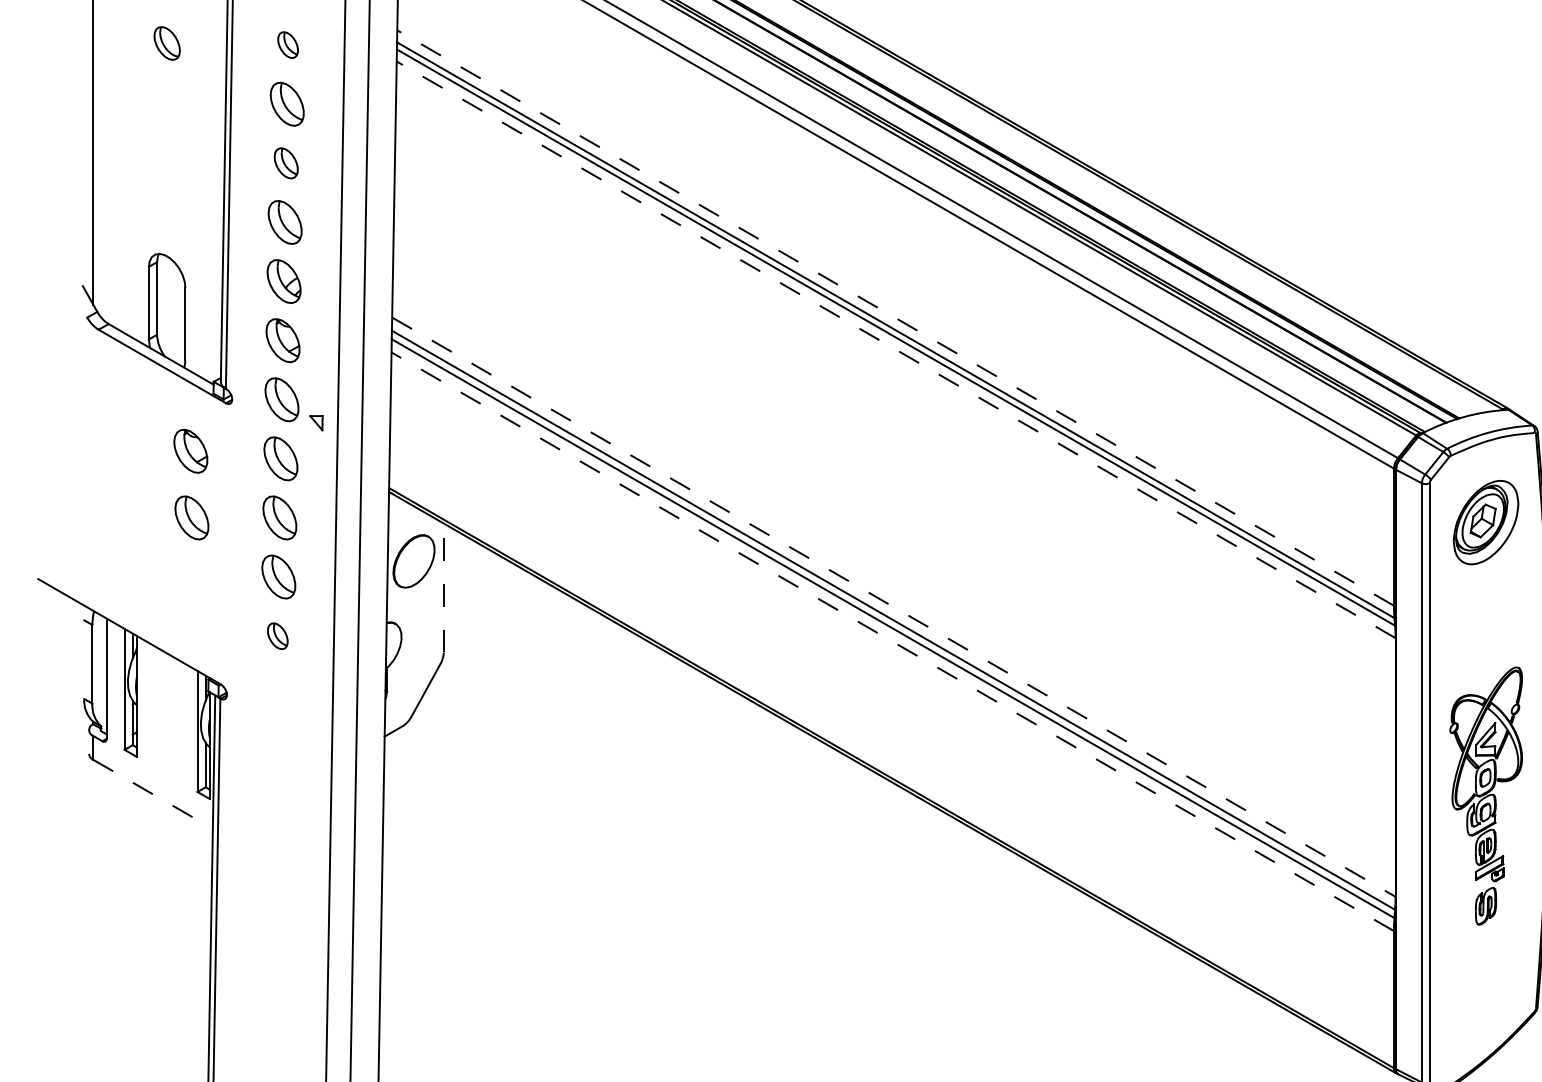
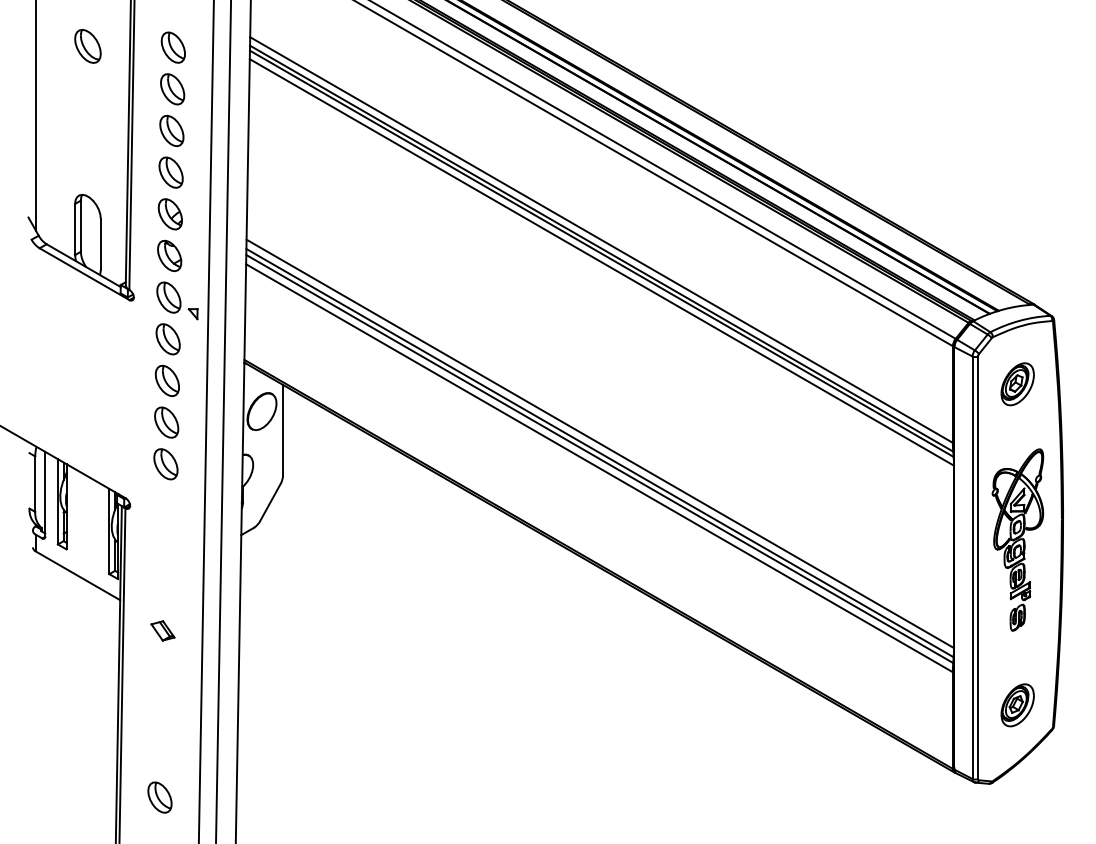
part: (166, 43) -> (87, 46), size x1.43
part: (287, 44) -> (172, 47), size x1.67
part: (285, 162) -> (171, 130), size x1.43
line: (895, 318) -> (601, 240), dashed -> solid
line: (895, 349) -> (601, 262), dashed -> solid
part: (190, 450) -> (104, 333), removed
part: (190, 517) -> (104, 380), removed
part: (1485, 522) -> (1017, 384), size x0.71
line: (443, 586) -> (282, 429), dashed -> solid
line: (894, 608) -> (600, 444), dashed -> solid
part: (277, 636) -> (165, 464), size x1.67
line: (892, 640) -> (599, 467), dashed -> solid
line: (153, 793) -> (78, 575), dashed -> solid
part: (1485, 795) -> (1017, 539), moved
part: (272, 871) -> (162, 630), added
part: (1485, 978) -> (1017, 705), added

